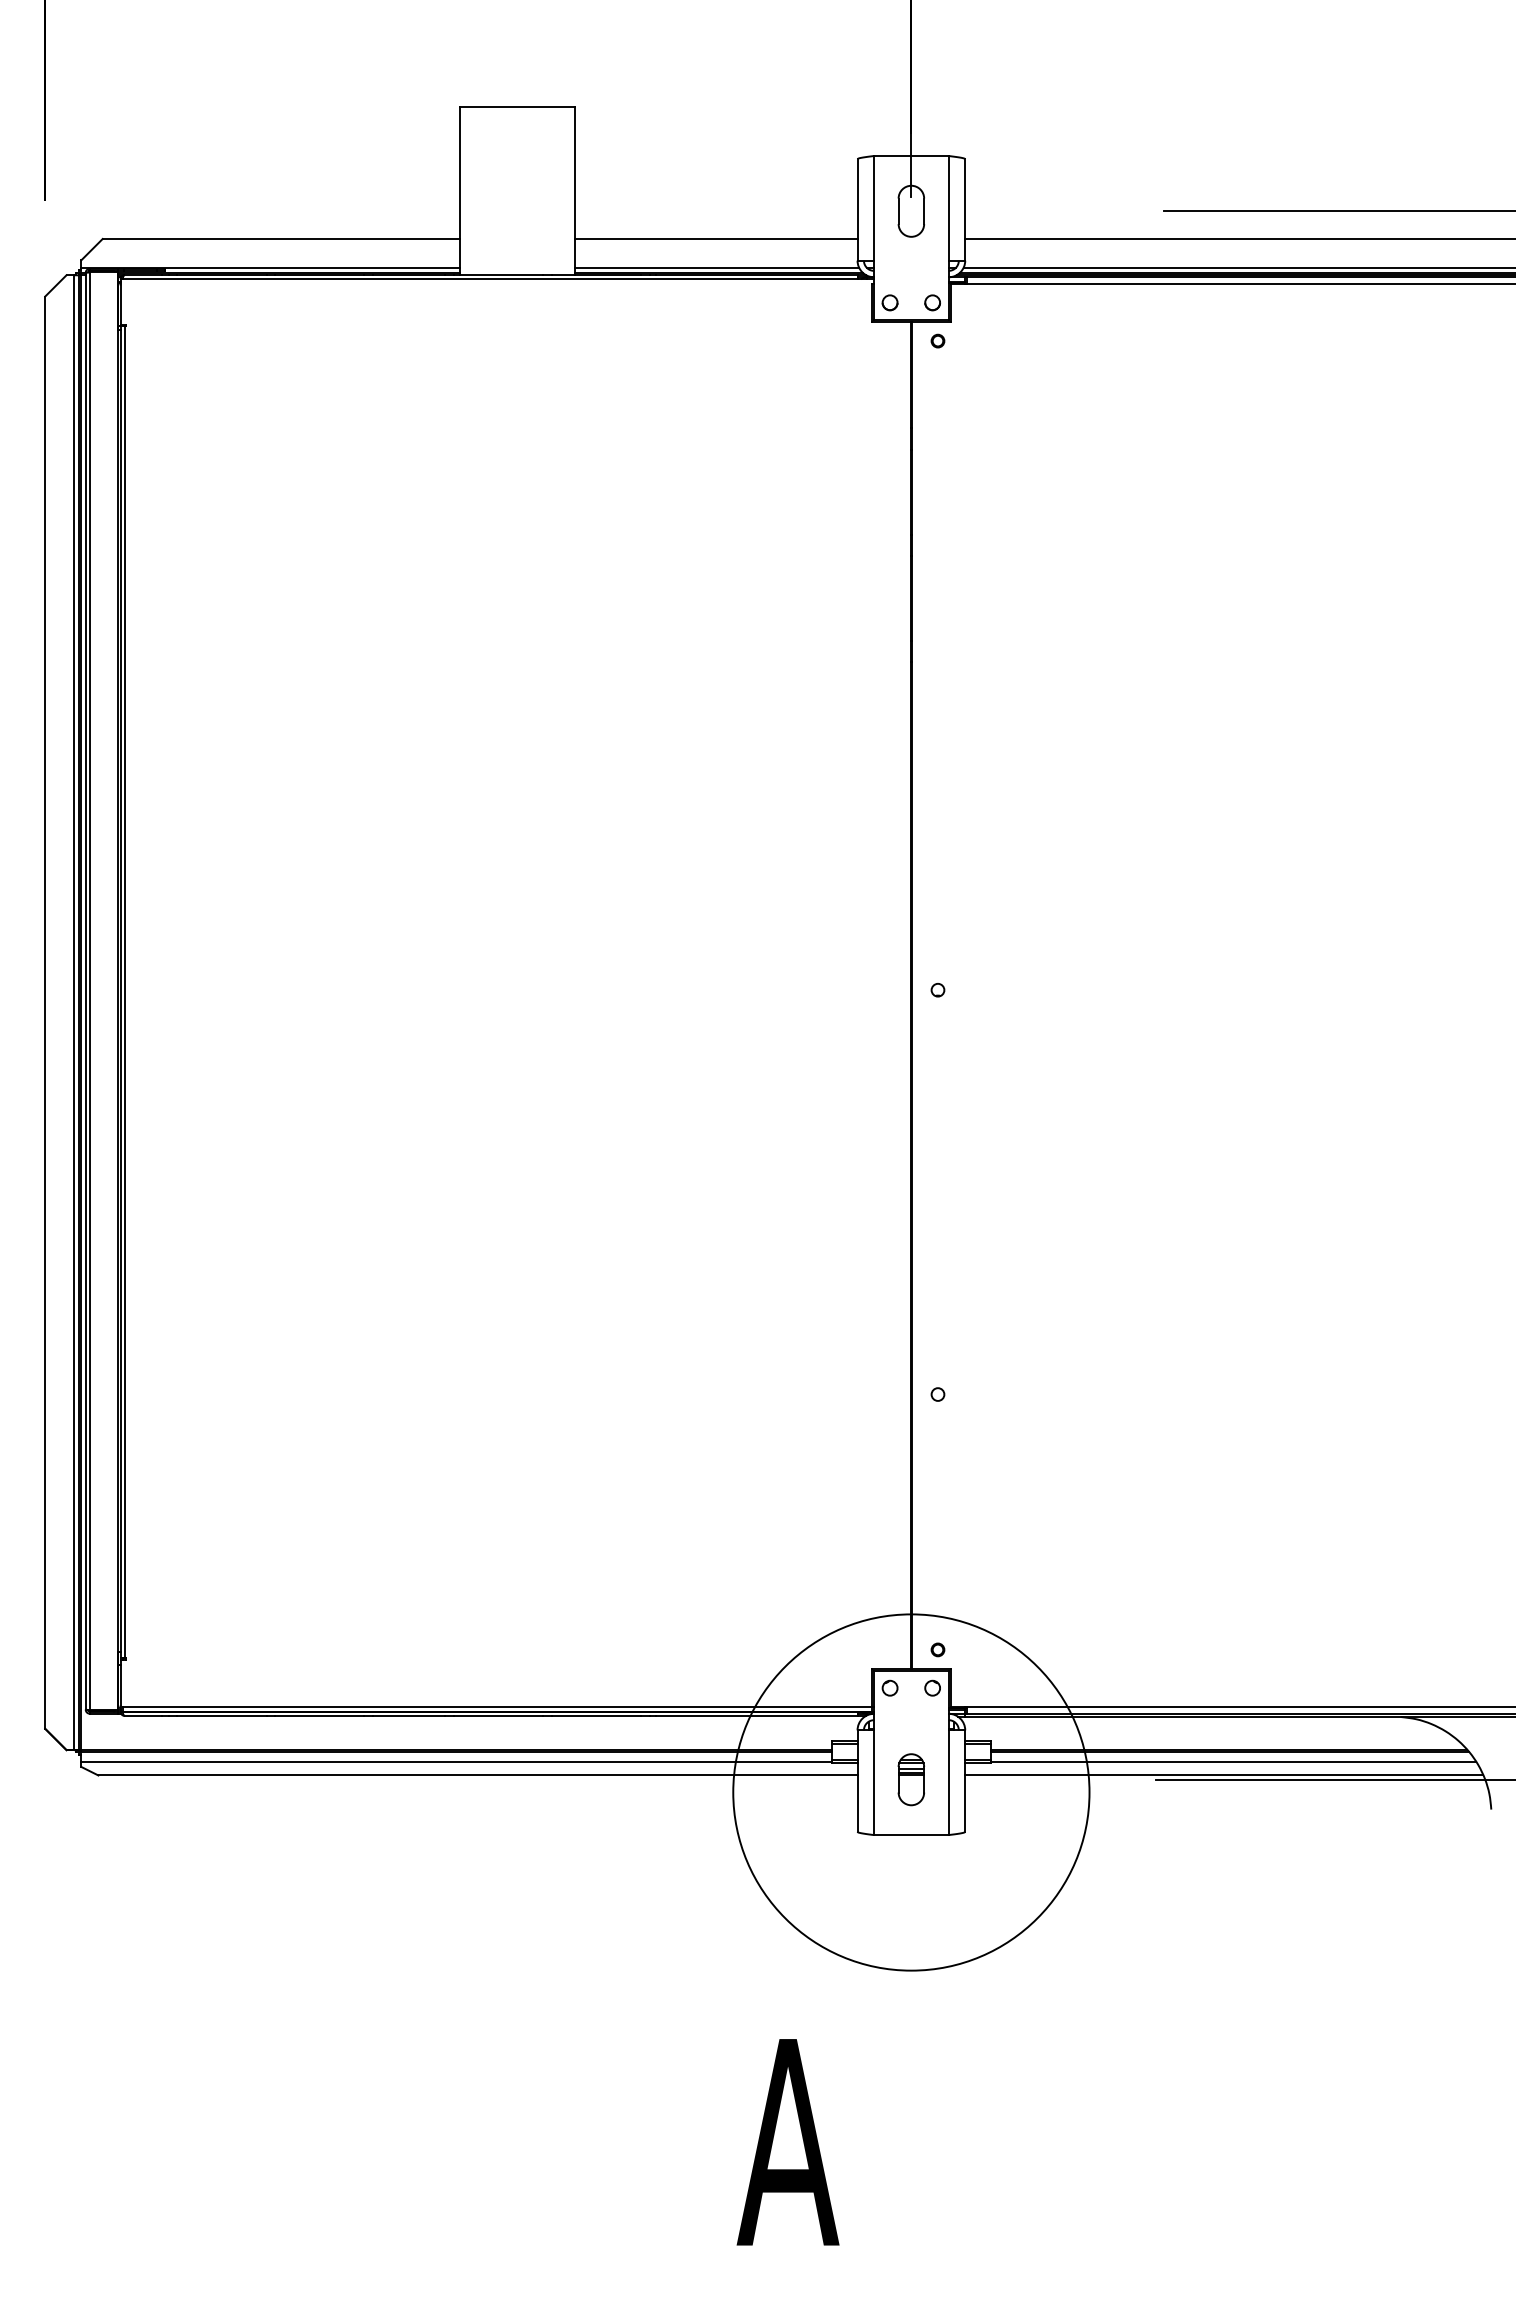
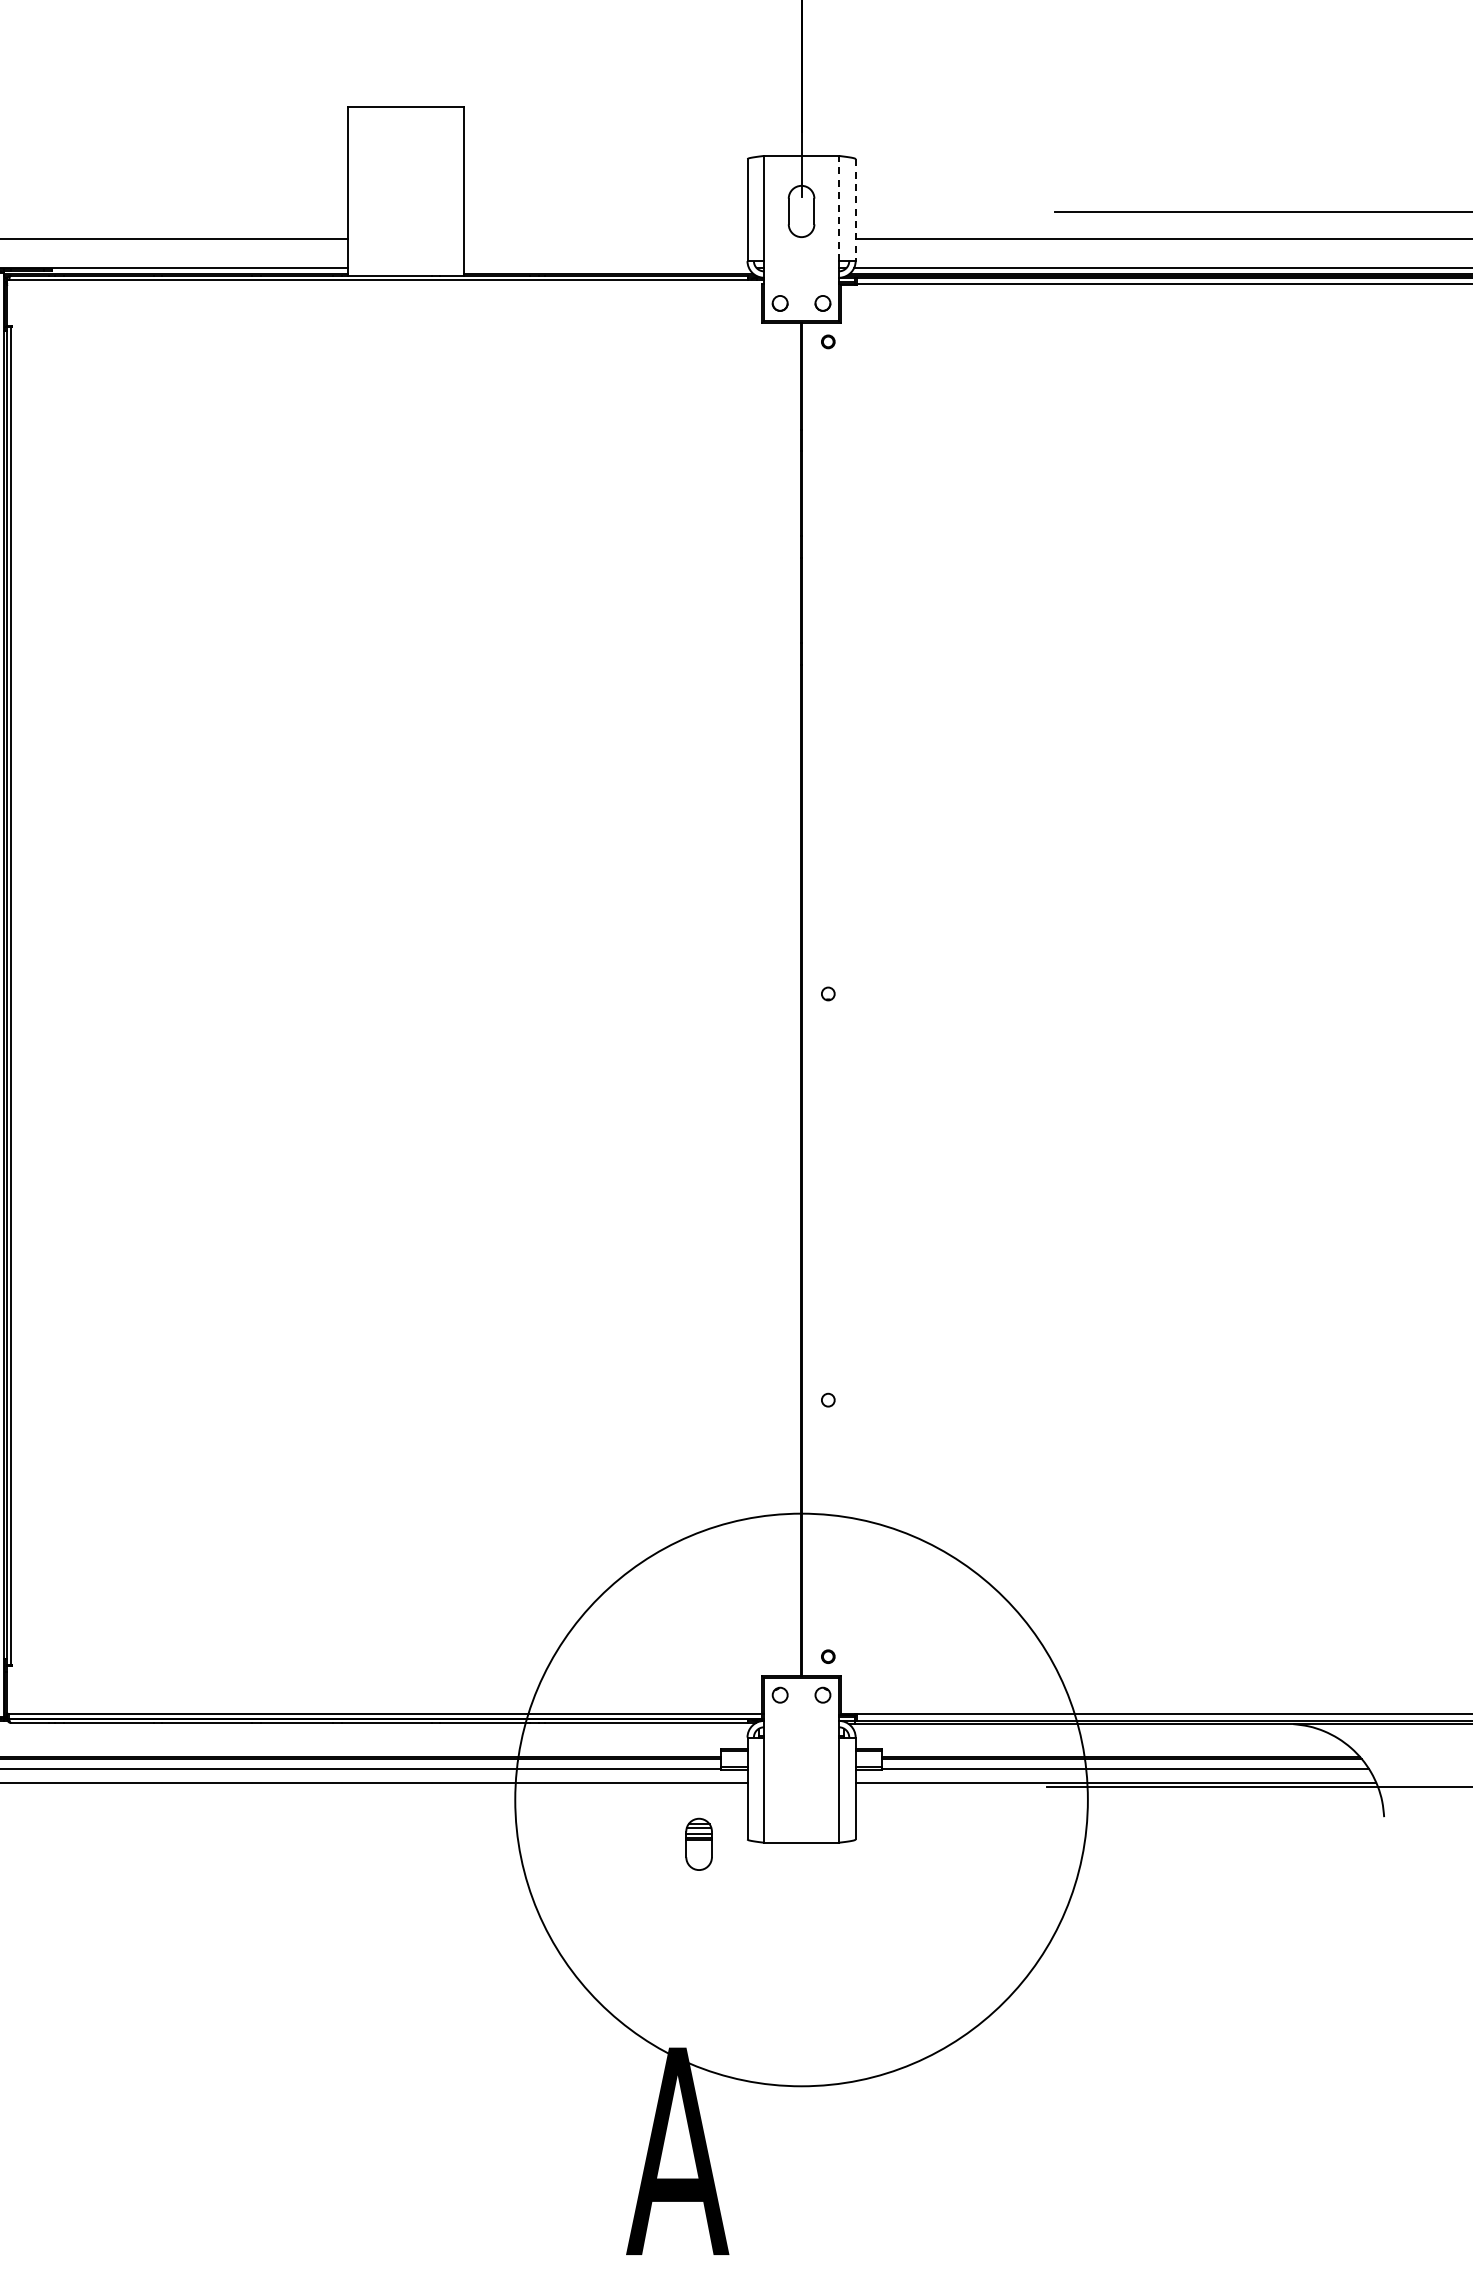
line: (948, 207) -> (838, 207), solid -> dashed
line: (965, 209) -> (855, 209), solid -> dashed
line: (716, 238) -> (605, 238), removed
line: (717, 267) -> (606, 267), removed
part: (910, 1779) -> (698, 1844), moved
circle: (911, 1792) -> (801, 1799), size x1.6

